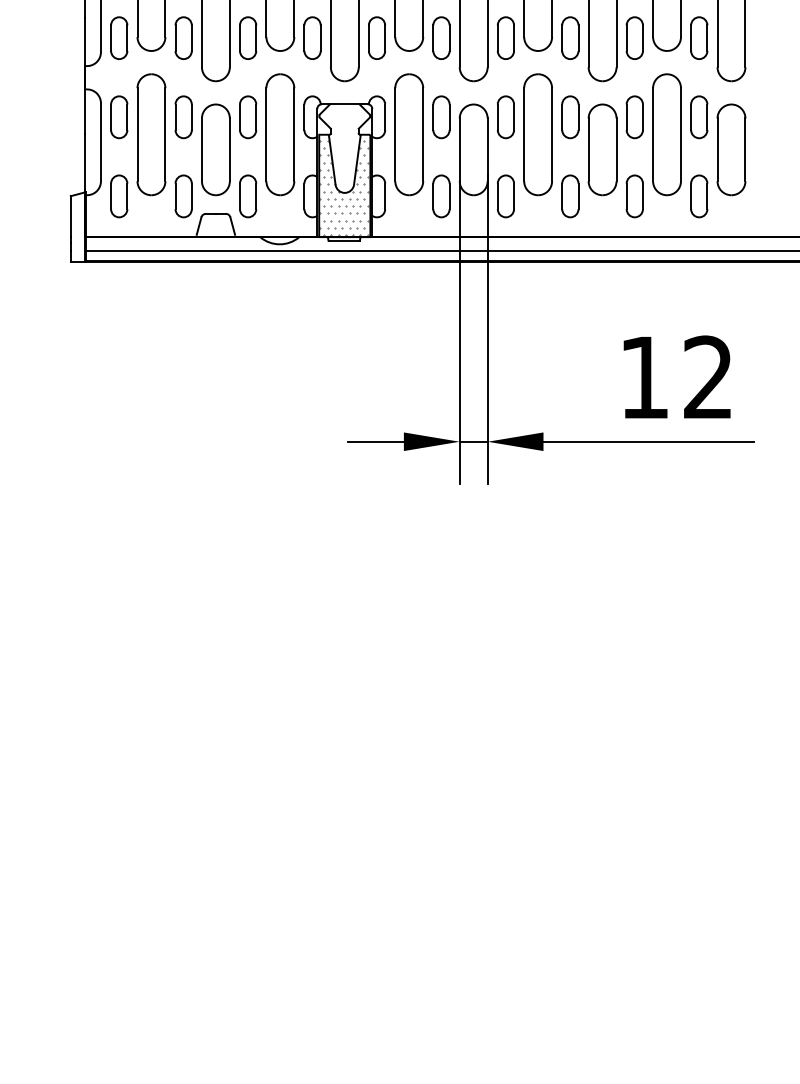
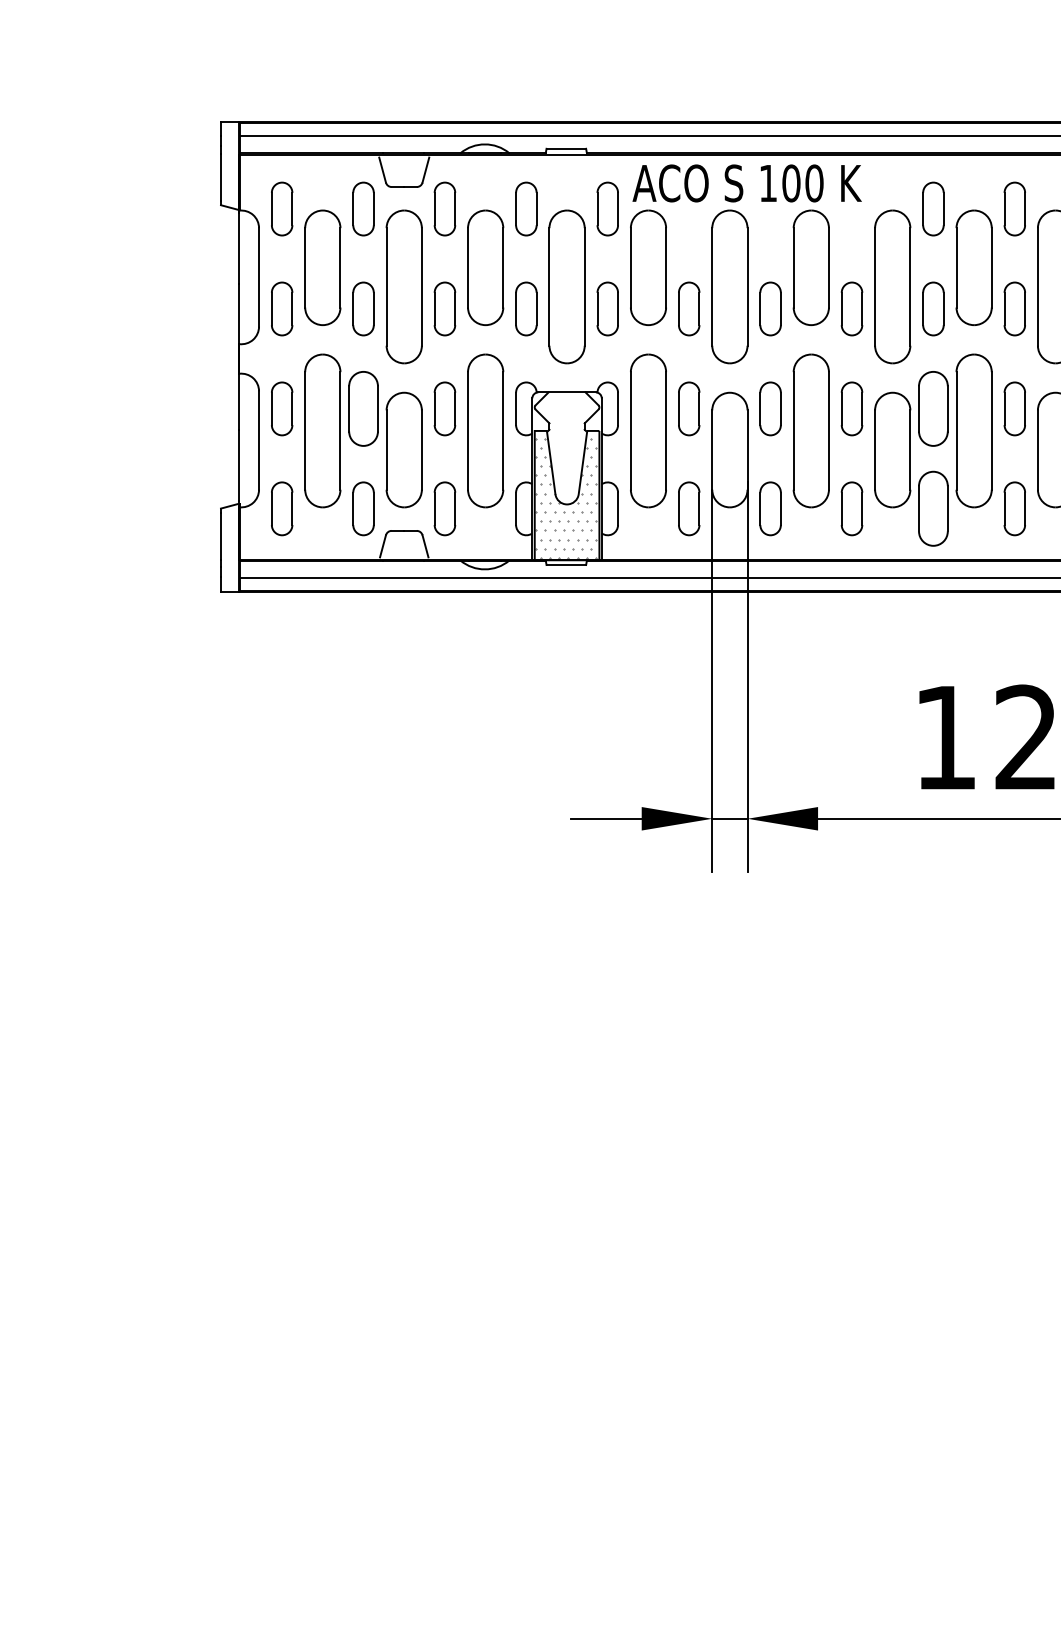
part: (183, 116) -> (363, 408), size x1.4
part: (634, 116) -> (933, 408), size x1.4
part: (634, 196) -> (933, 508), size x1.4

